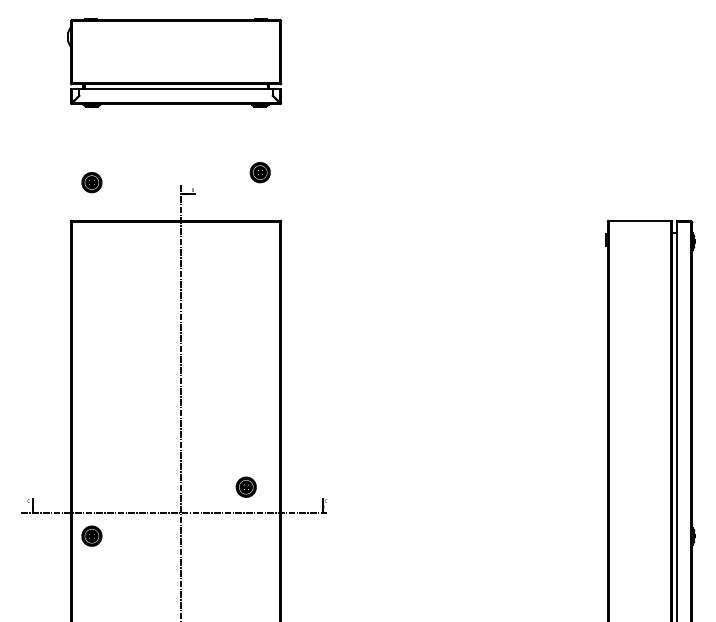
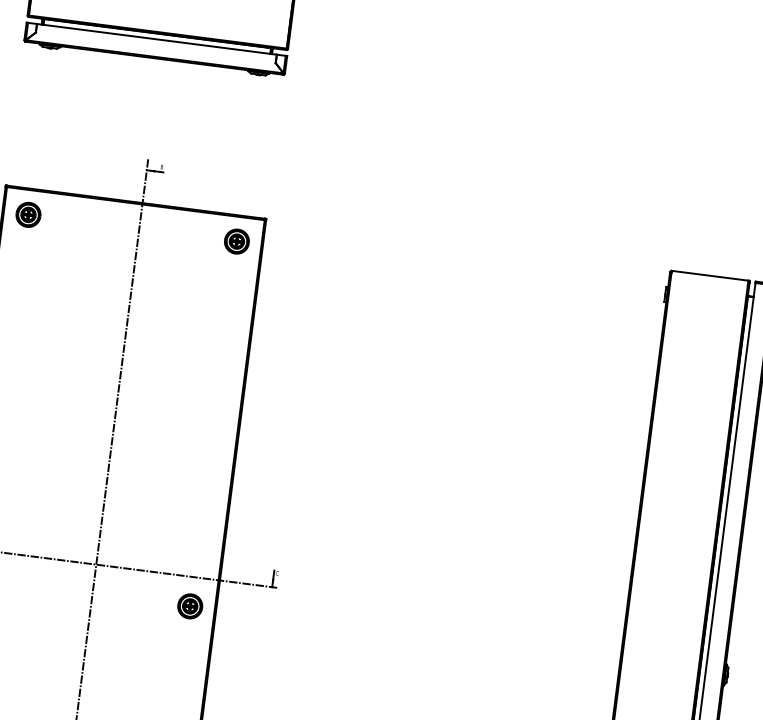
part: (259, 172) -> (236, 241), moved
part: (91, 182) -> (27, 214), moved
part: (245, 486) -> (189, 605), moved

